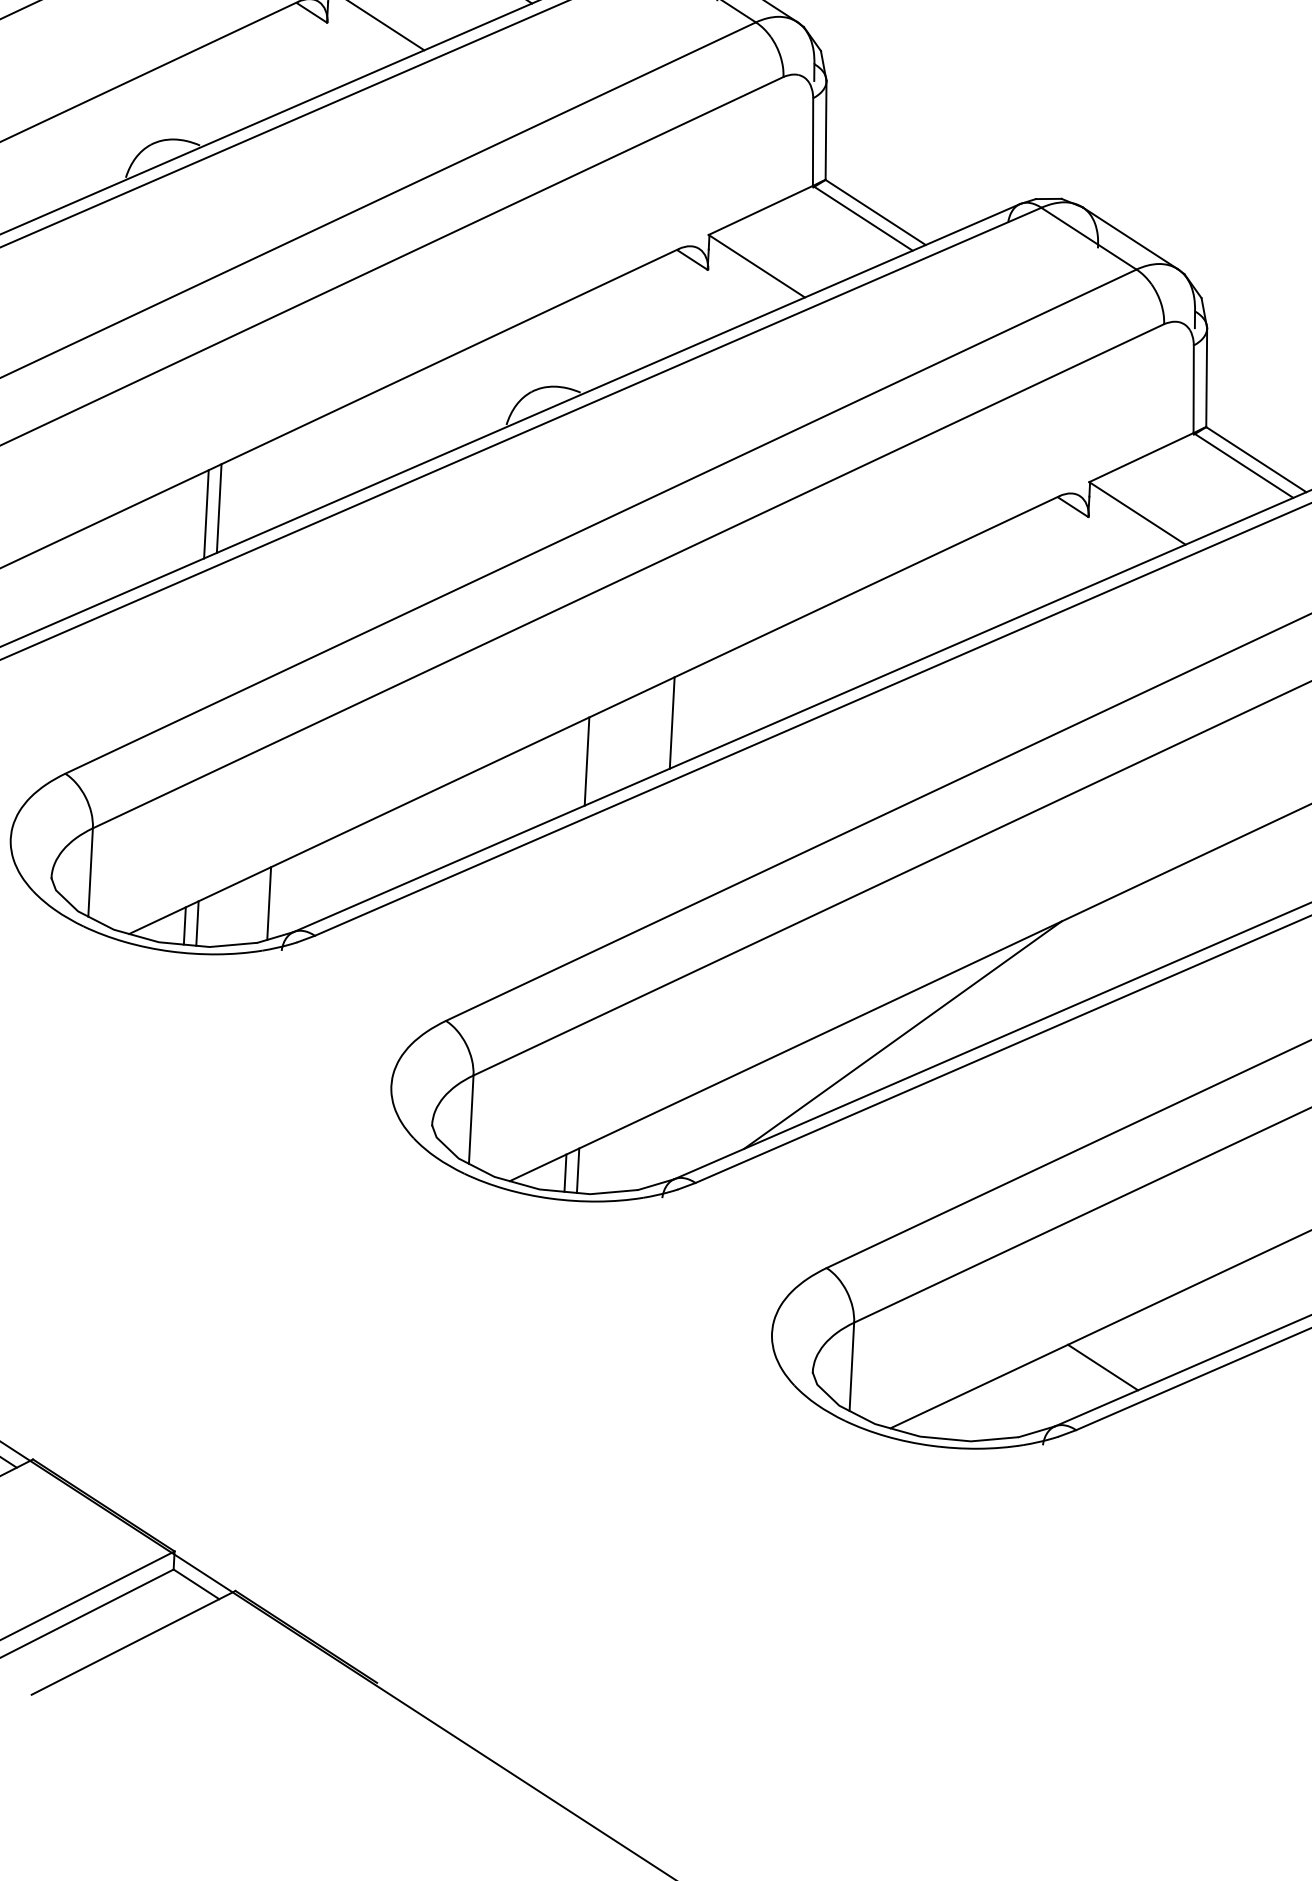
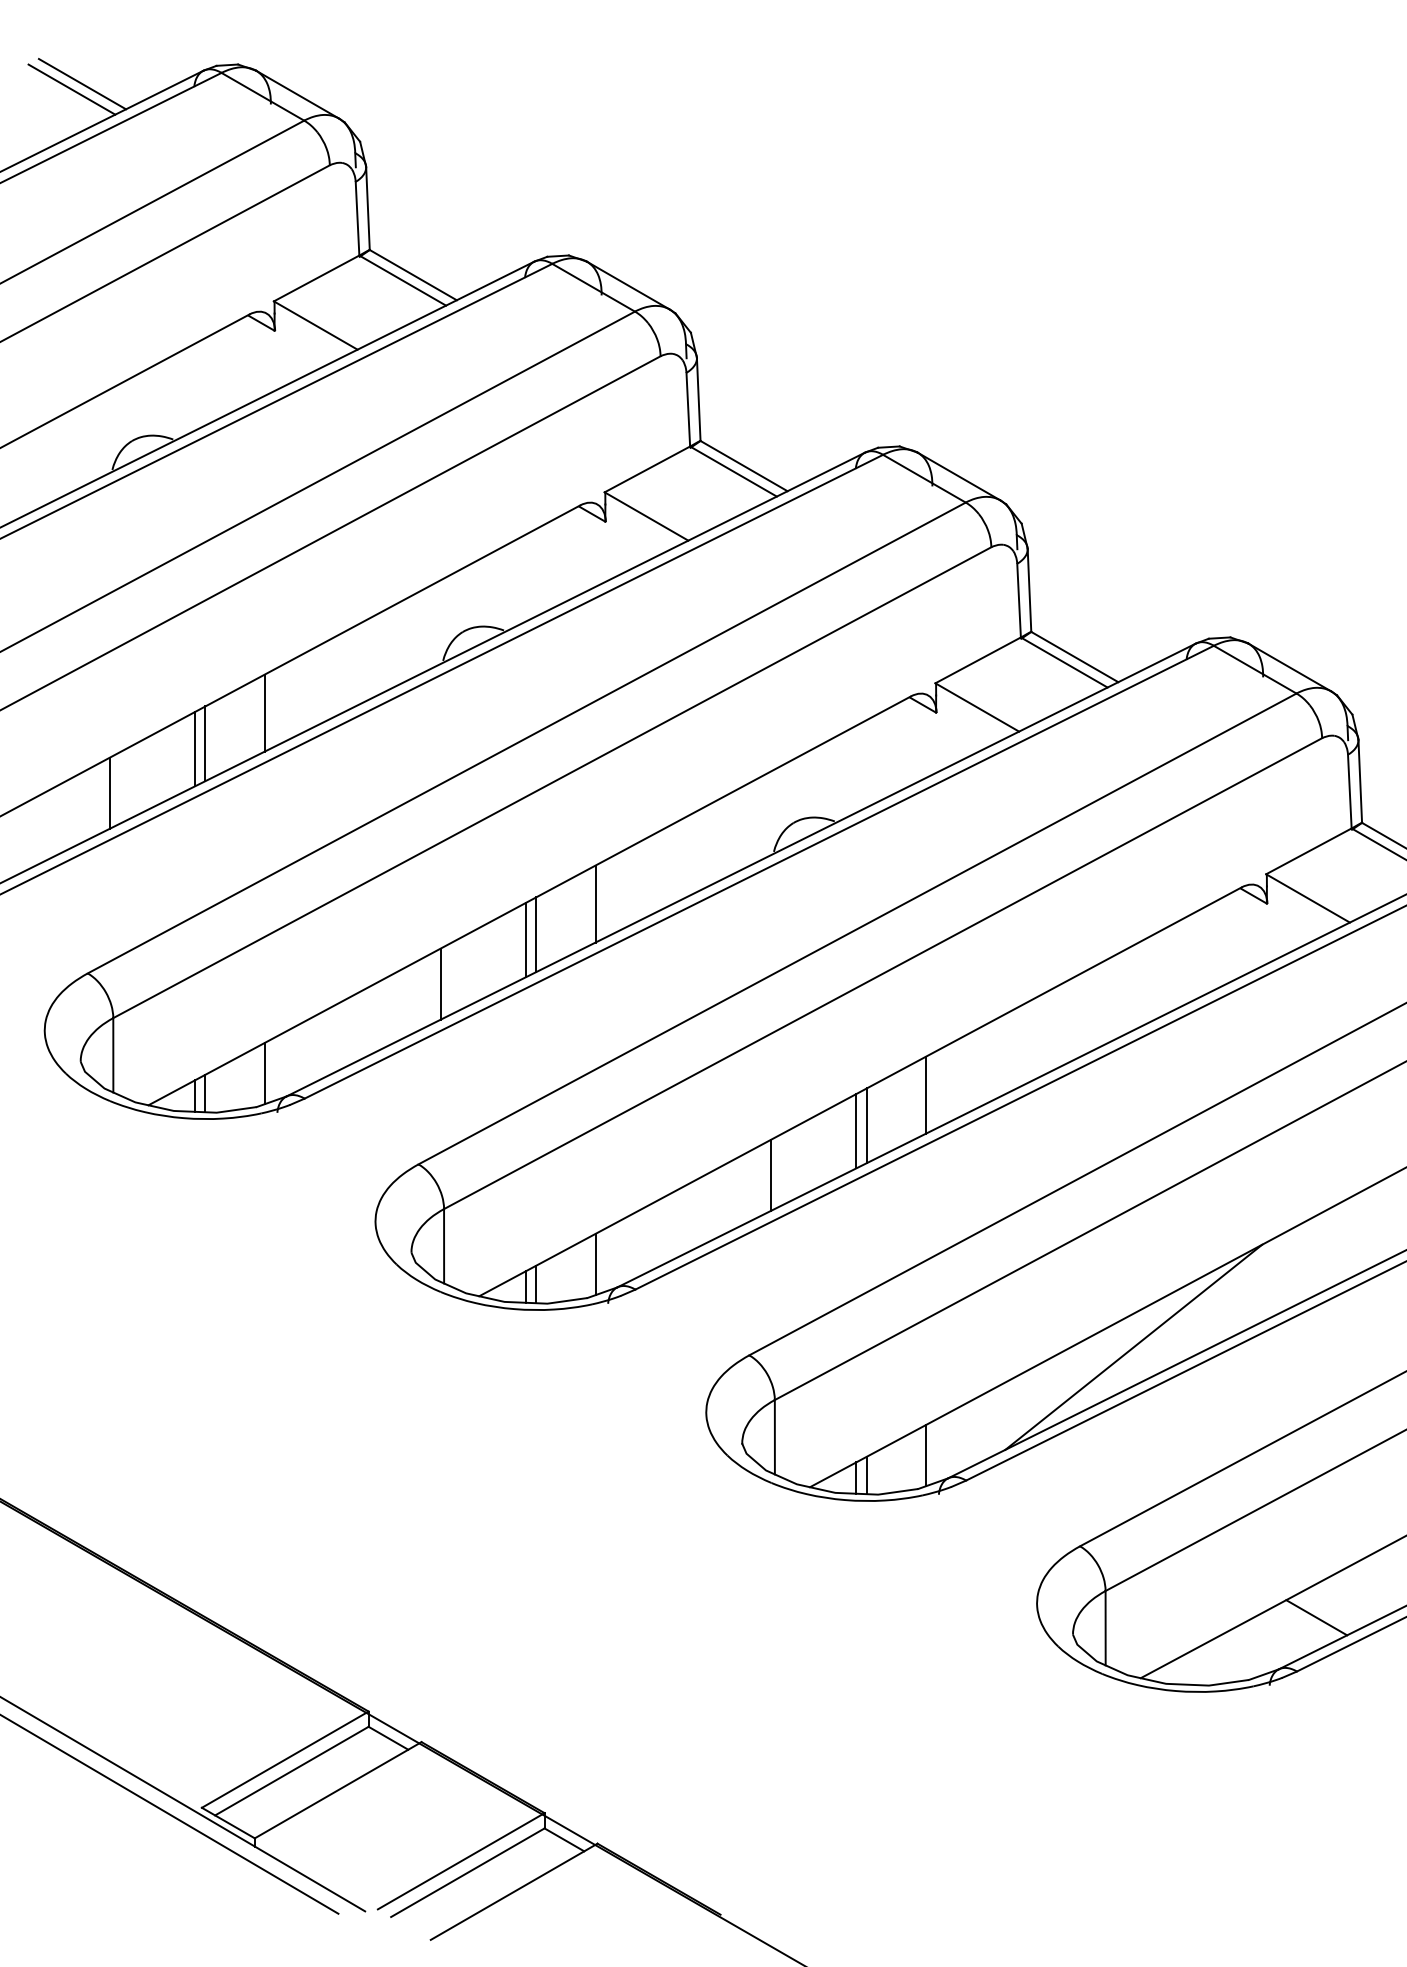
line: (291, 475) -> (595, 903), added
line: (102, 560) -> (440, 983), added
line: (599, 755) -> (866, 1125), added
line: (483, 807) -> (771, 1174), added
line: (650, 1150) -> (926, 1455), added

